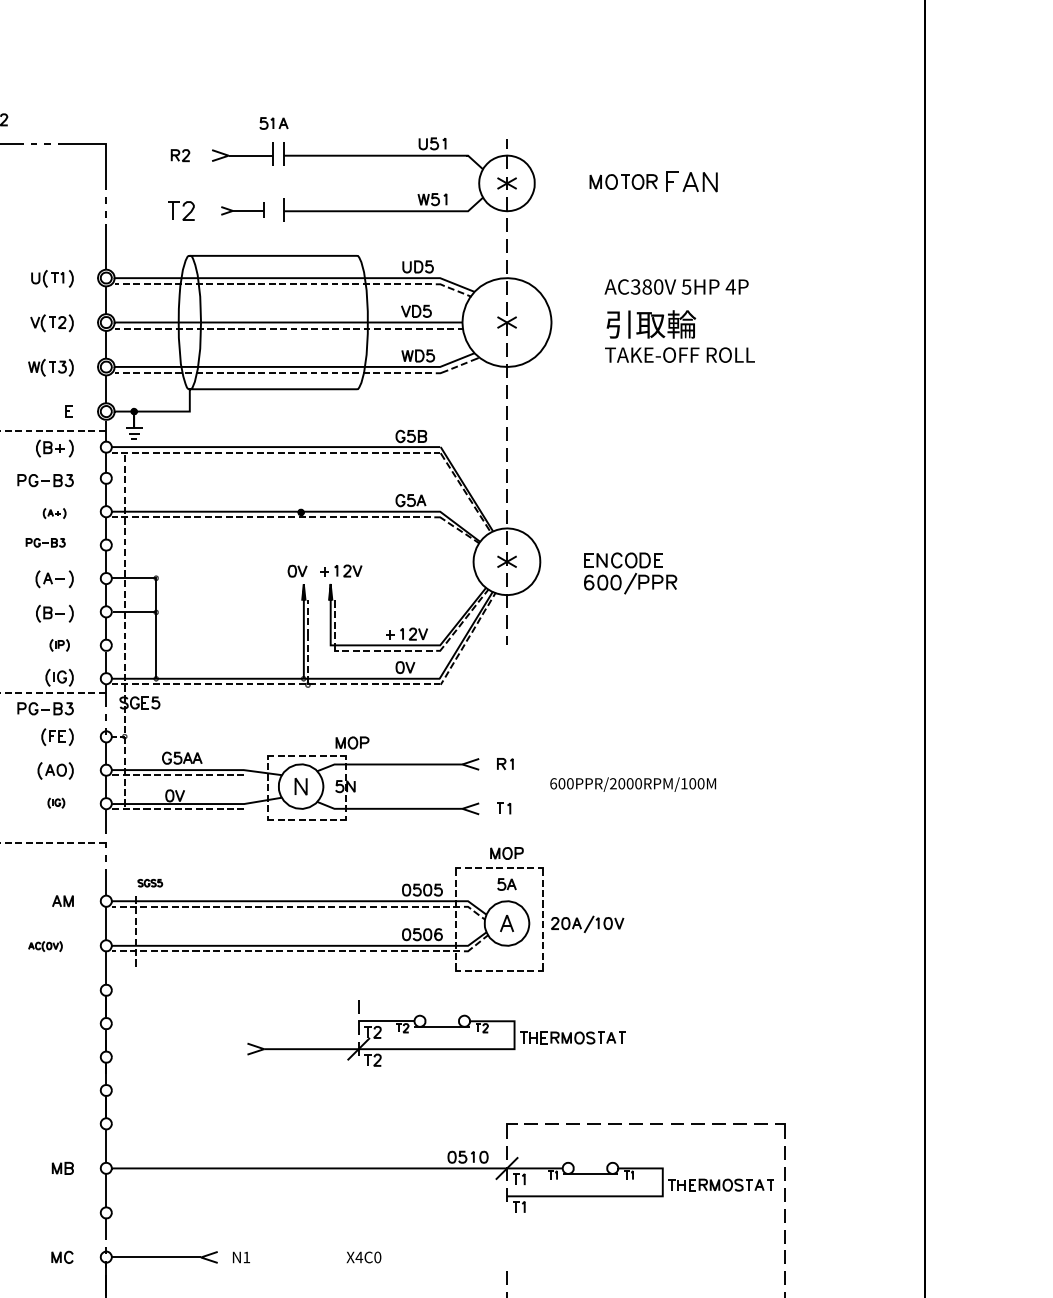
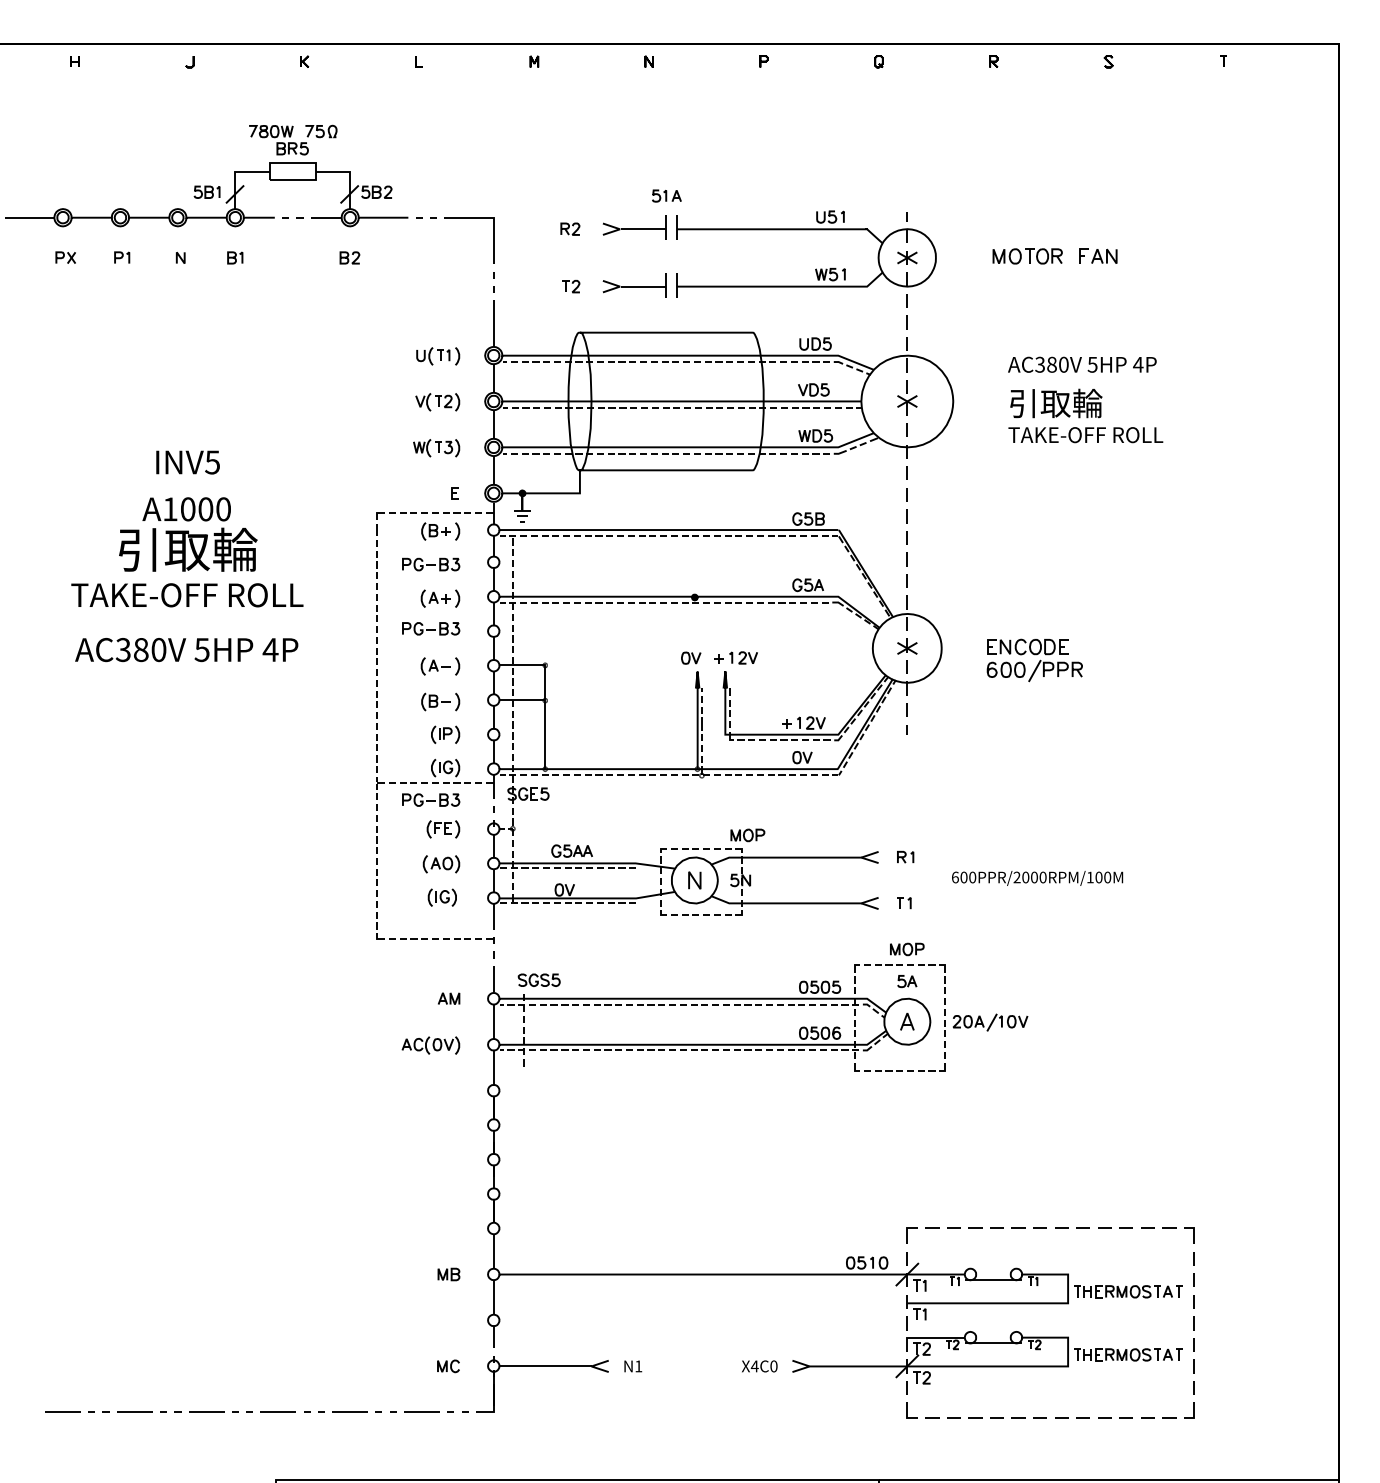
part: (692, 181) -> (1098, 255), size x0.71
part: (242, 210) -> (634, 285), size x1.43
part: (181, 211) -> (571, 286), size x0.62
part: (54, 513) -> (440, 598), size x1.67
part: (45, 542) -> (431, 628), size x1.43
part: (59, 645) -> (445, 734), size x1.43
part: (55, 803) -> (441, 897), size x1.67
part: (149, 882) -> (538, 979), size x1.67
part: (45, 946) -> (430, 1045), size x1.67
part: (436, 1026) -> (987, 1343), moved

